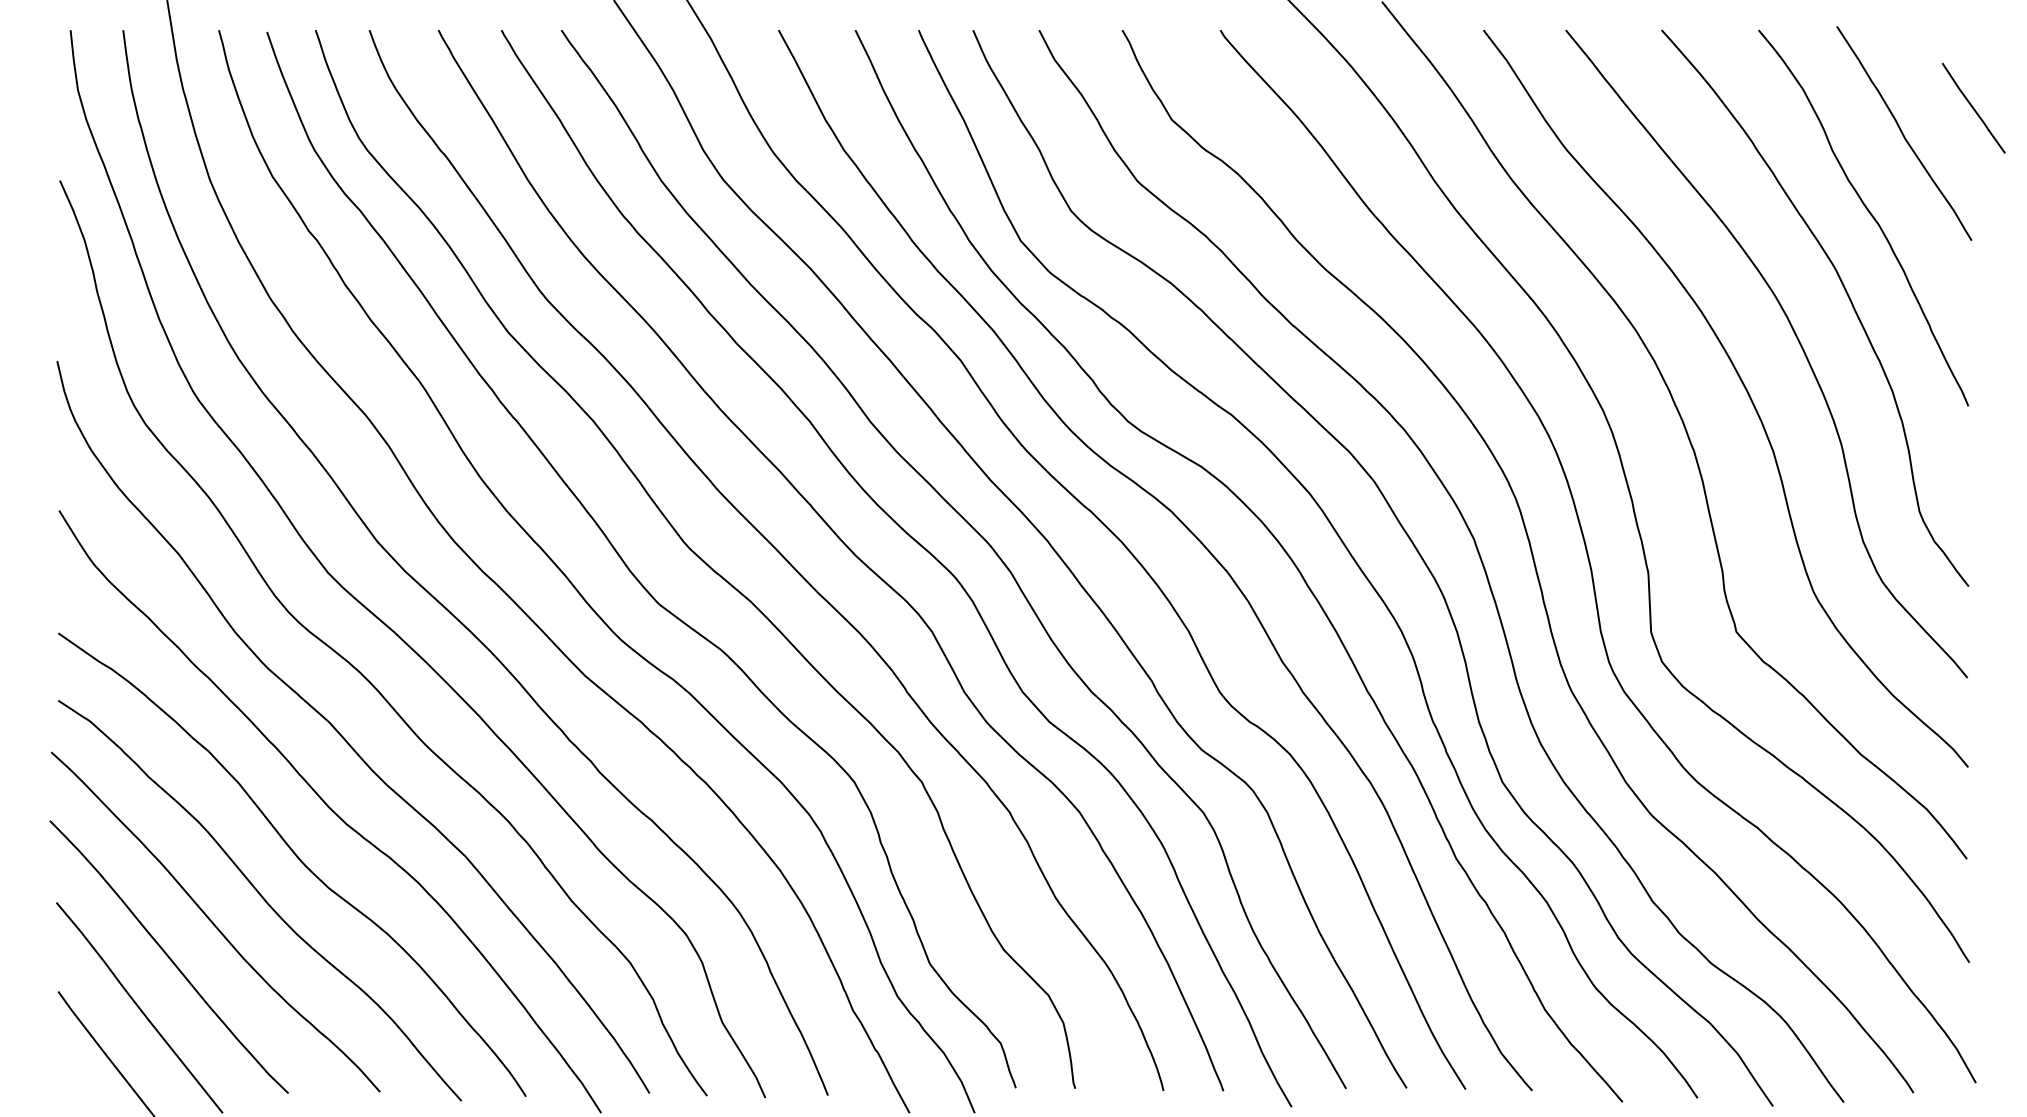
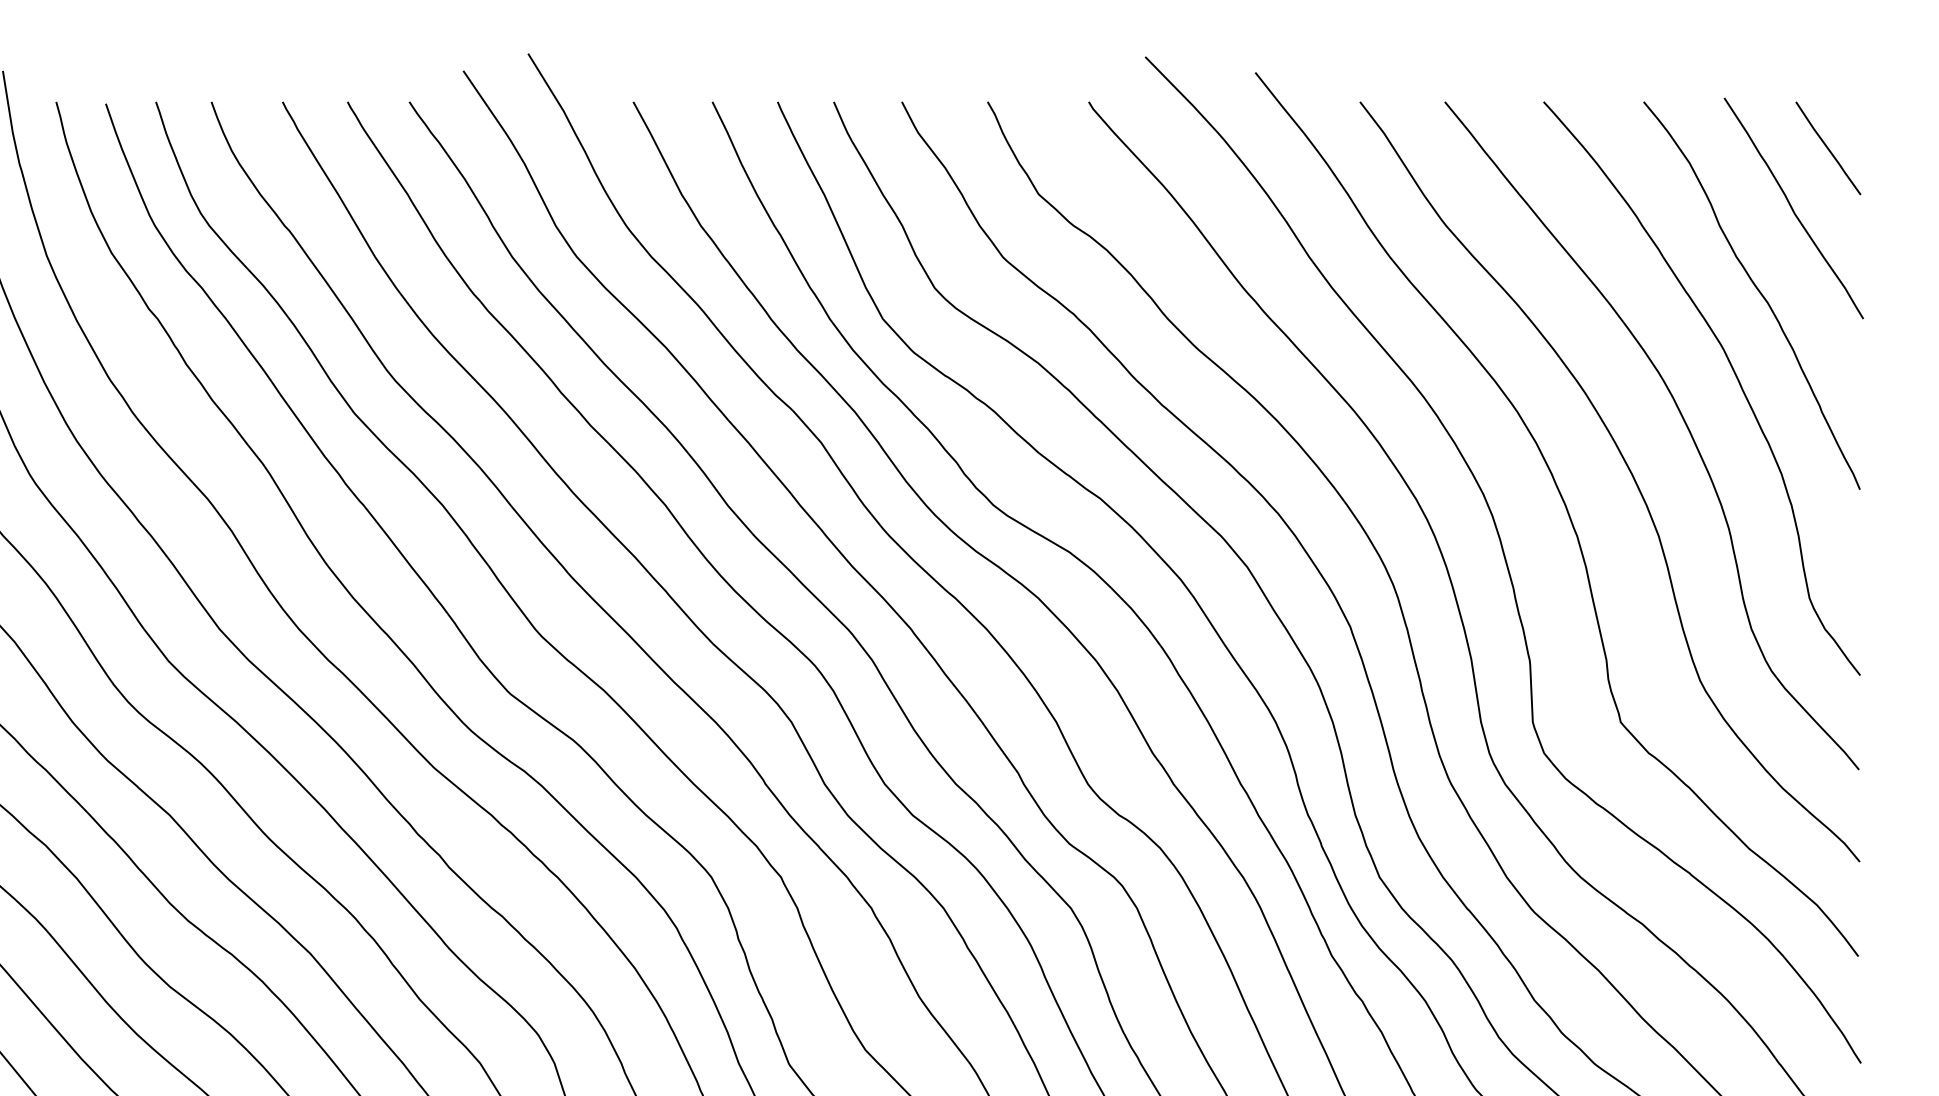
line: (1973, 108) -> (1828, 148), moved

